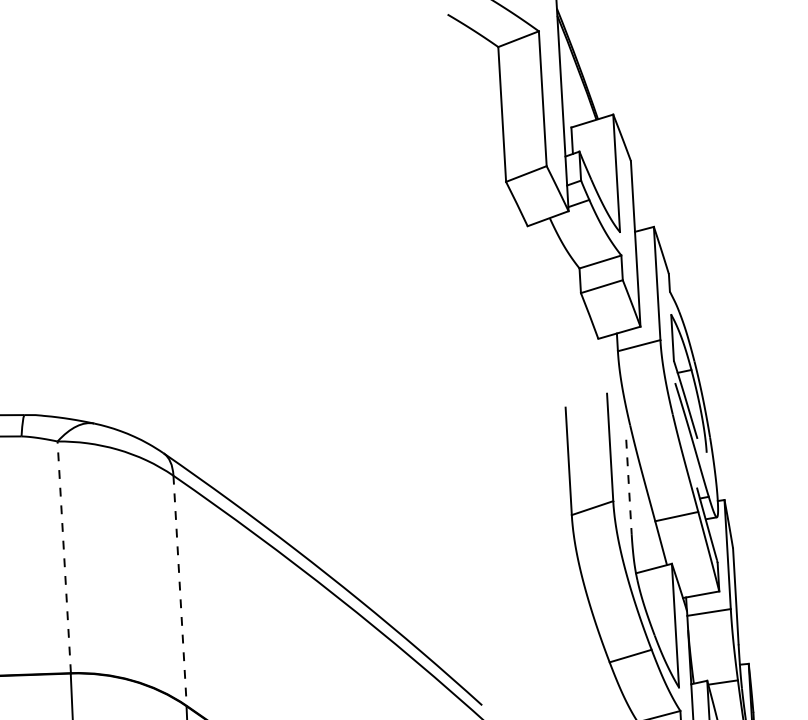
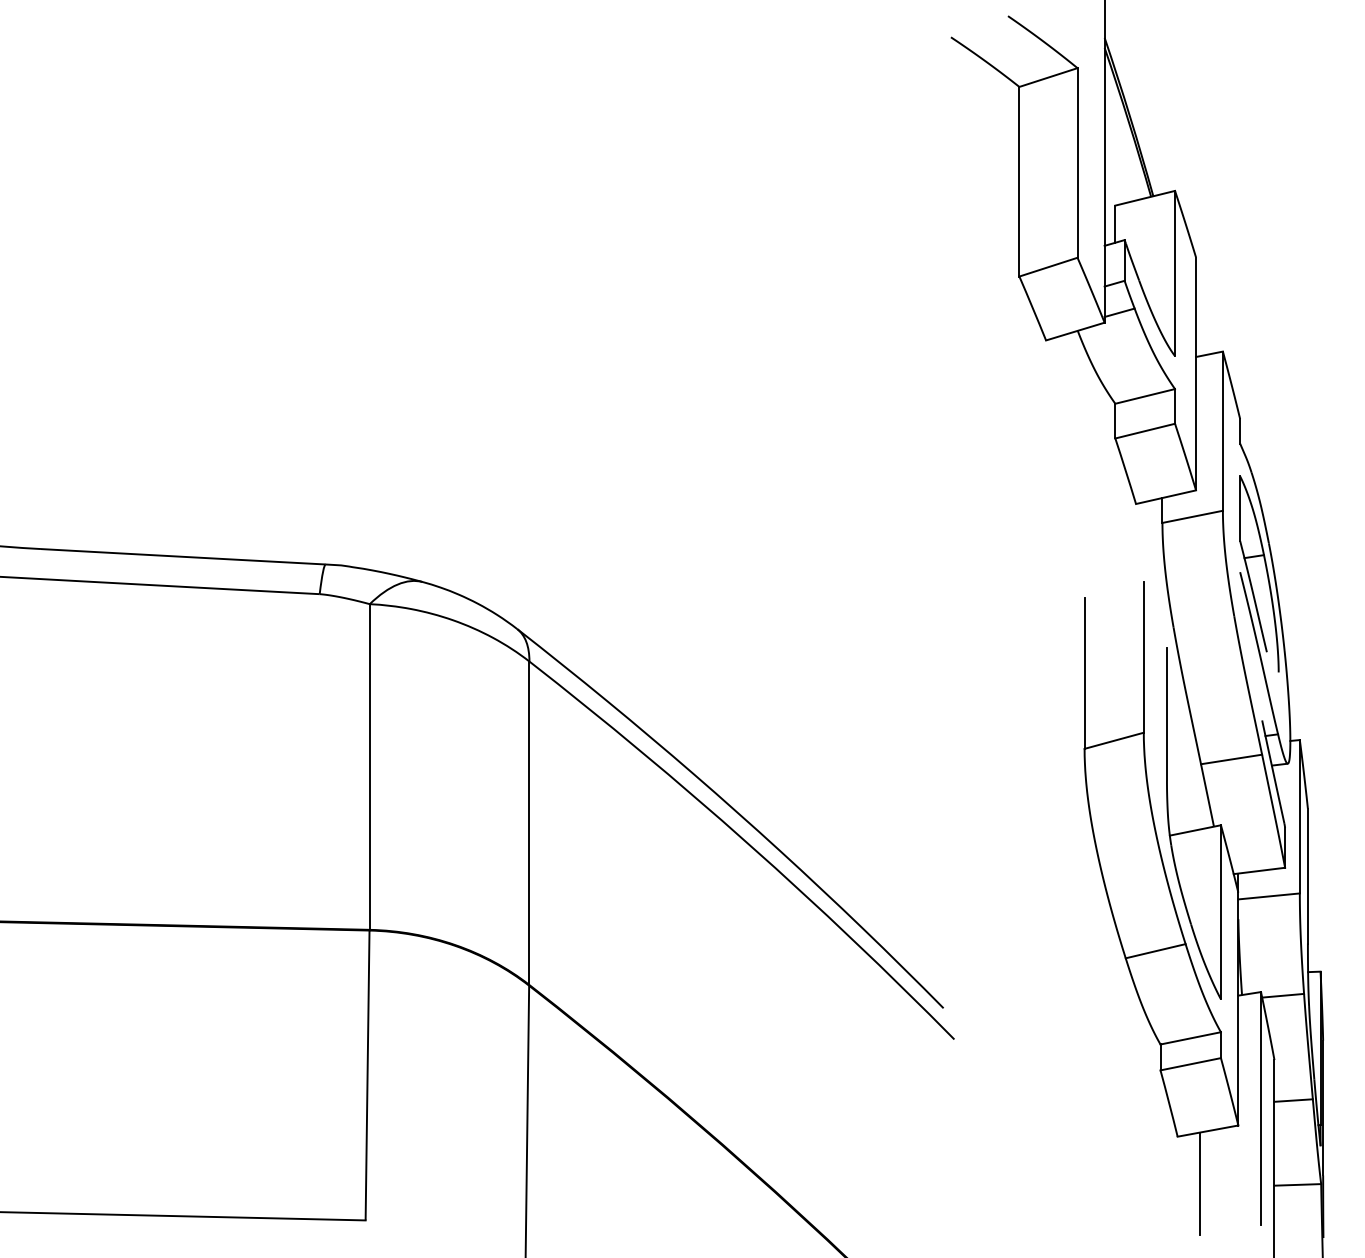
line: (628, 487) -> (1166, 714), dashed -> solid
line: (64, 557) -> (369, 767), dashed -> solid
line: (180, 590) -> (529, 823), dashed -> solid

